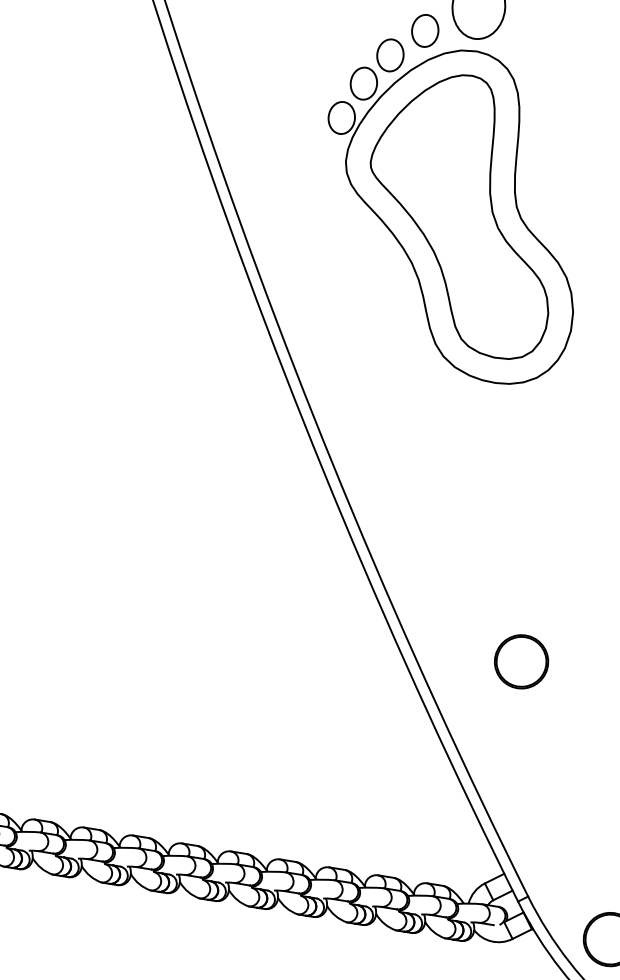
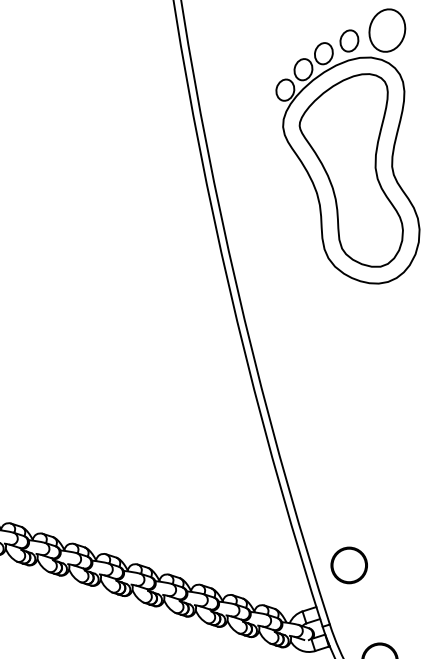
part: (520, 662) -> (348, 565), moved

